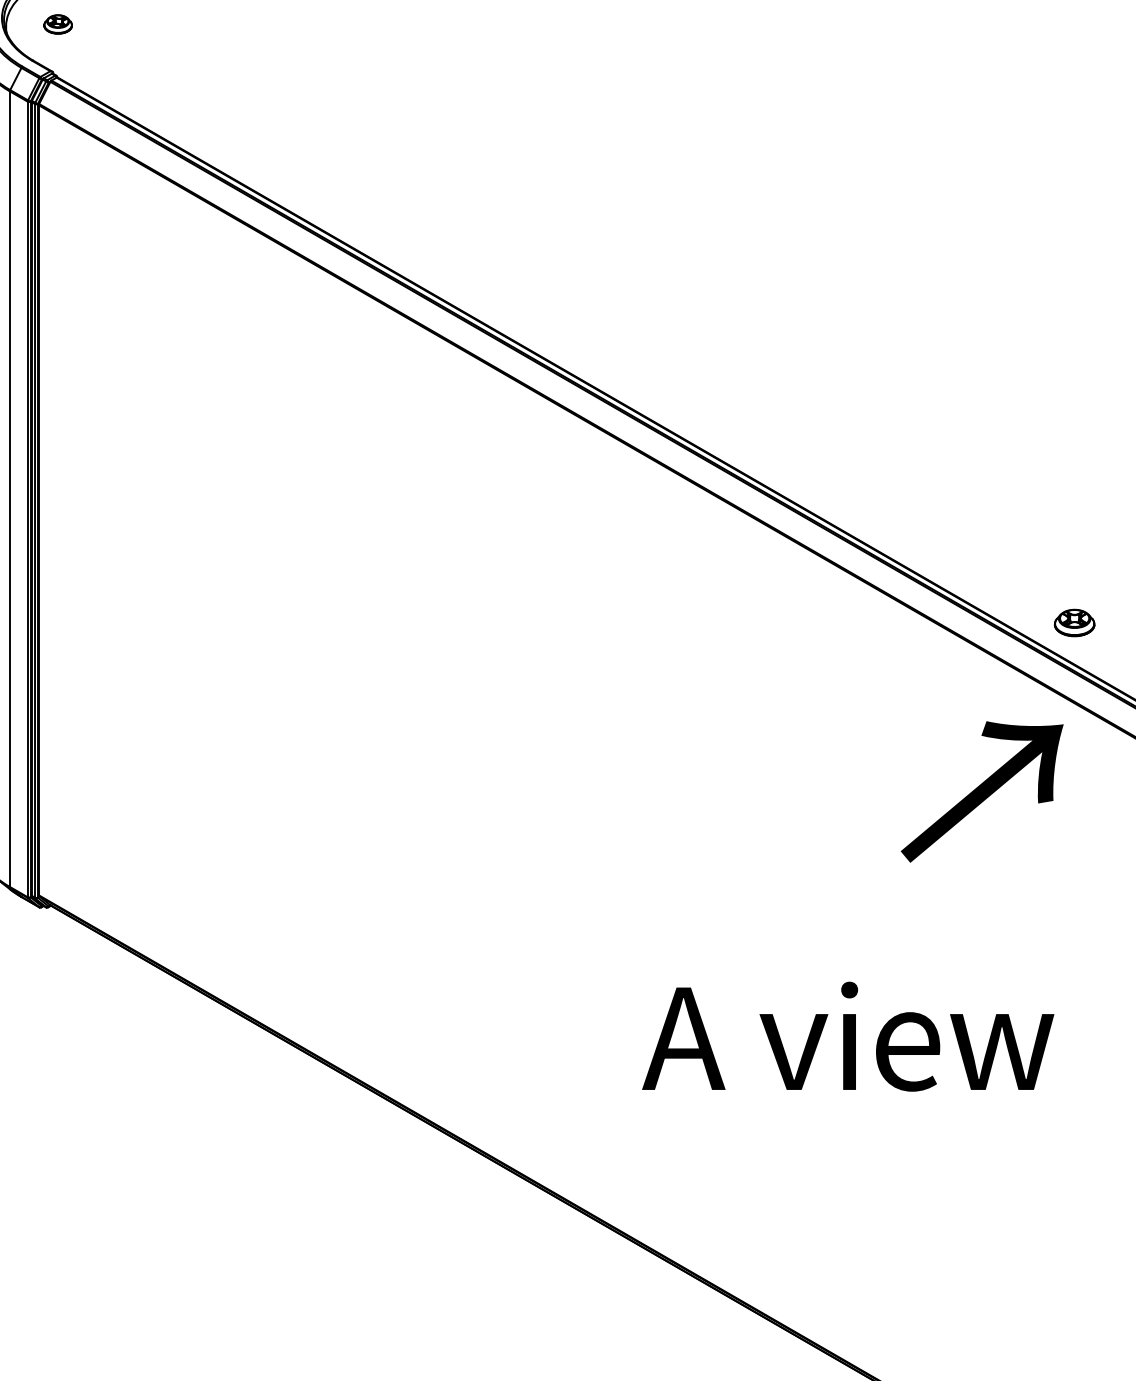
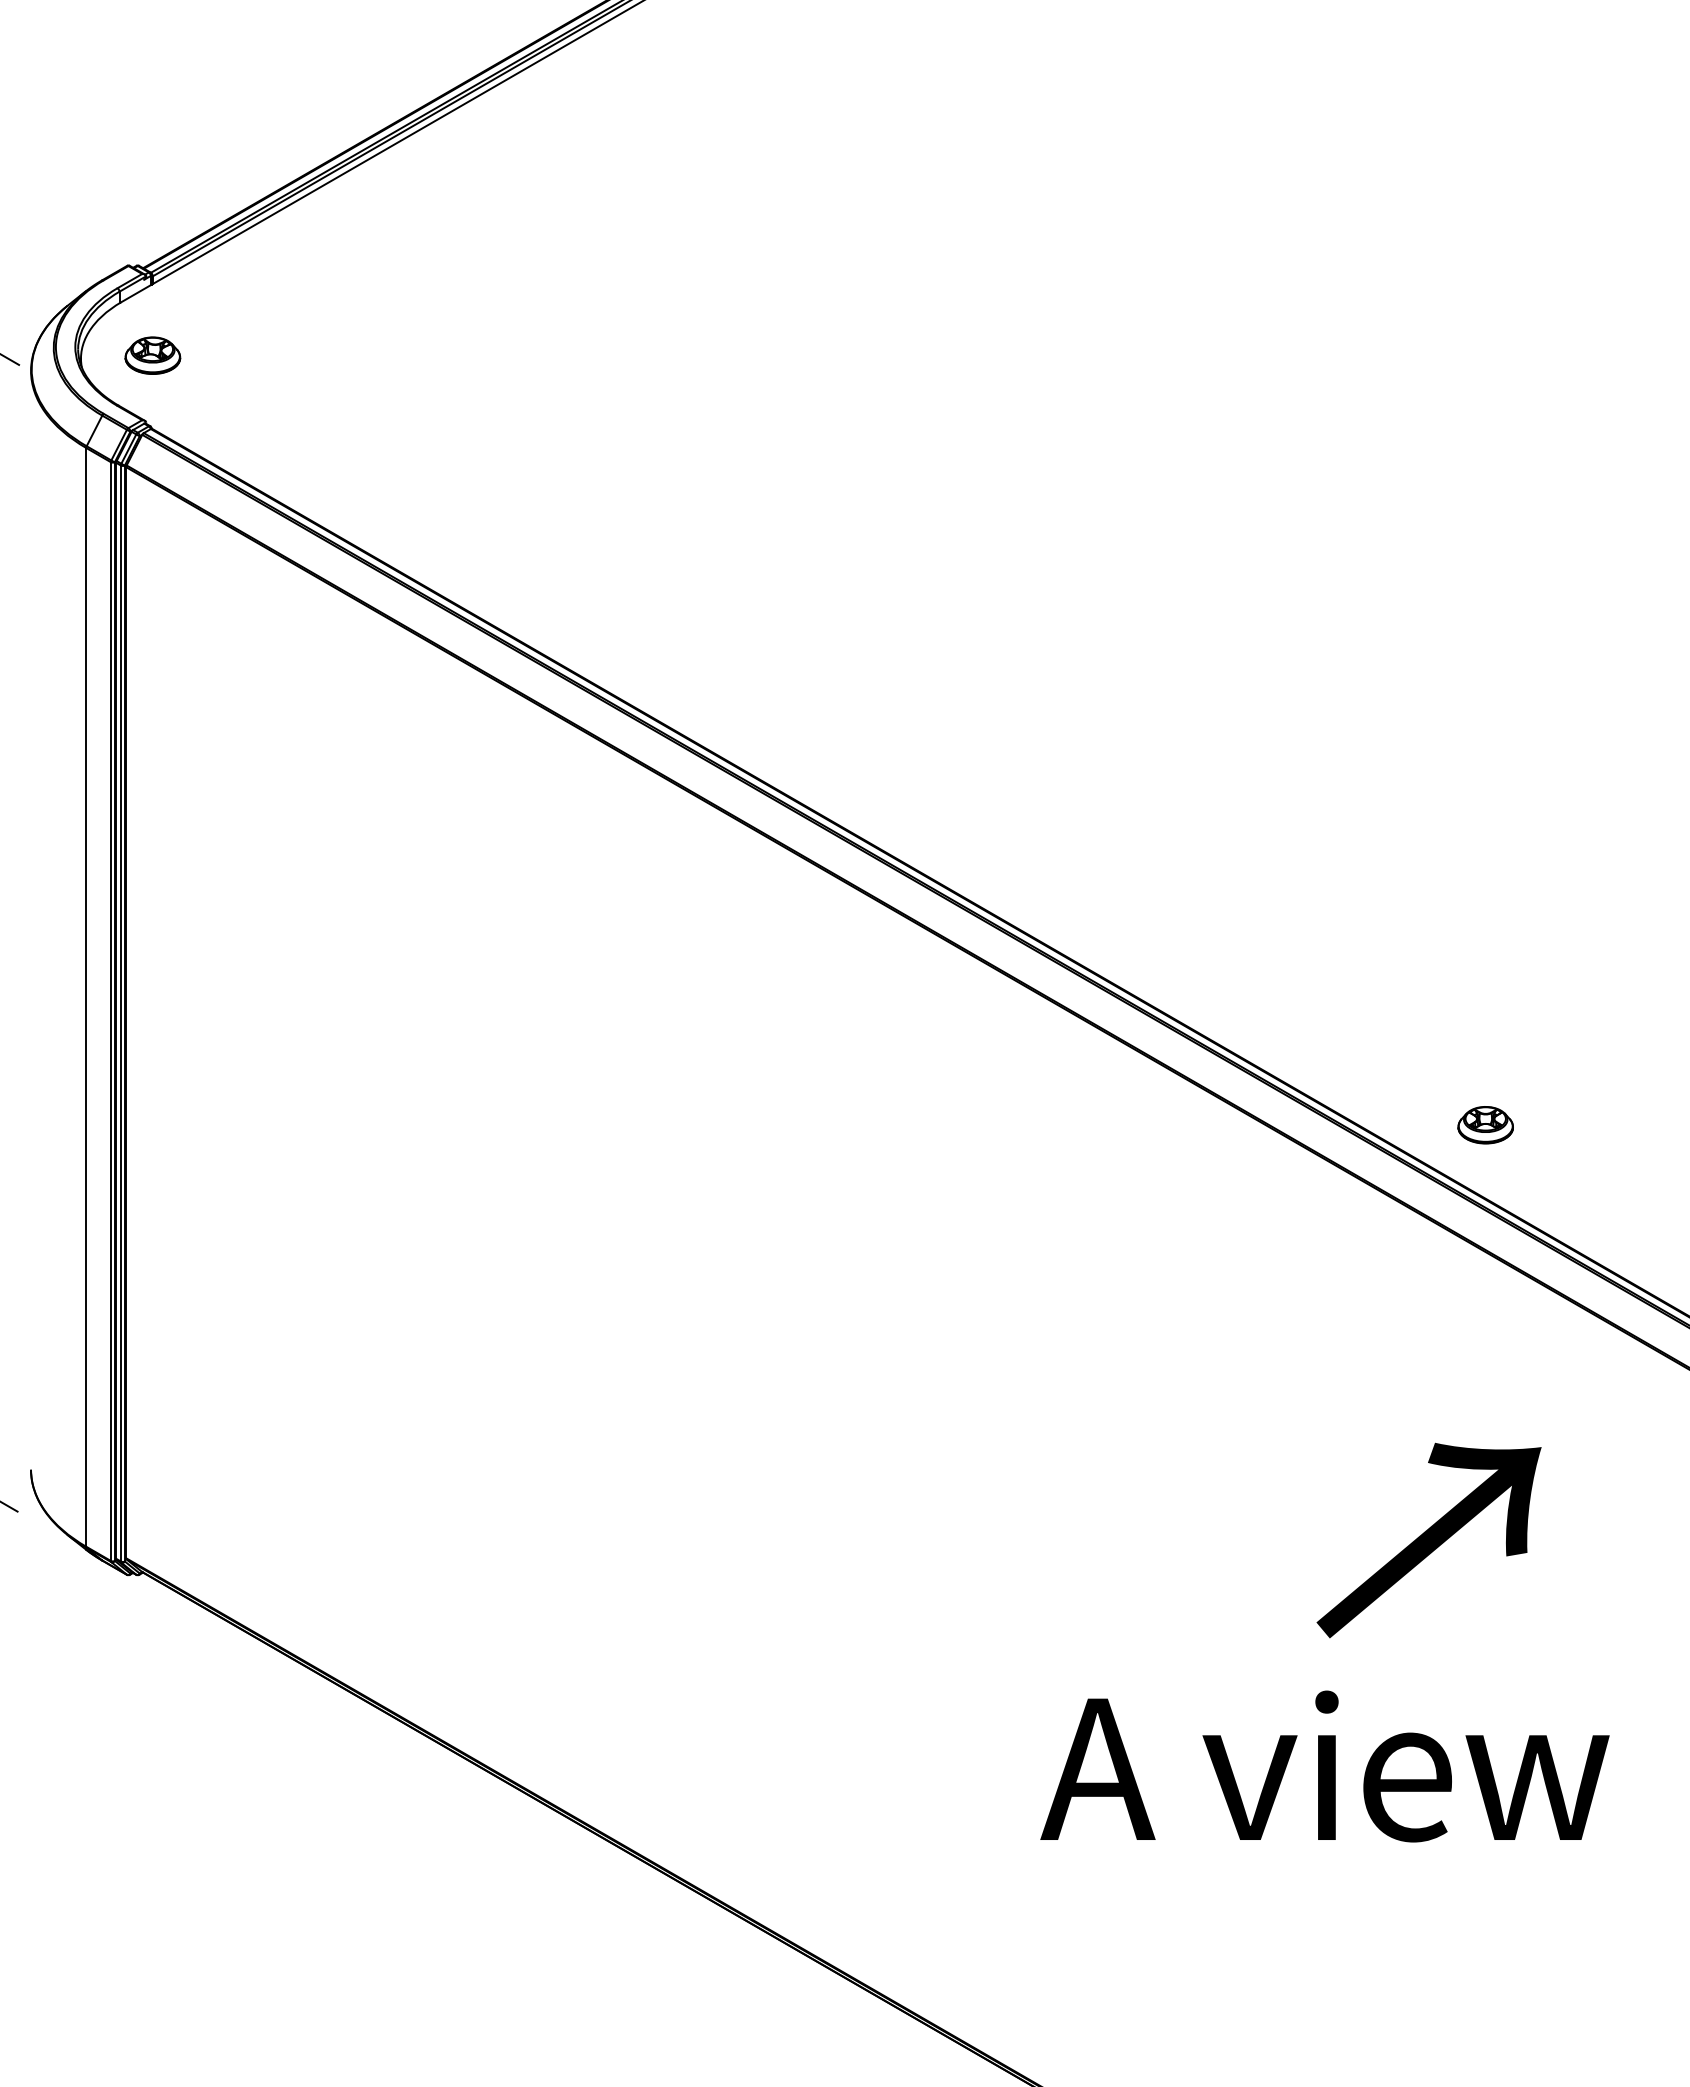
part: (57, 24) -> (152, 355), size x1.43
part: (1074, 623) -> (1485, 1125), moved
text: (981, 791) -> (1428, 1540), moved
text: (847, 1036) -> (1324, 1766), moved

